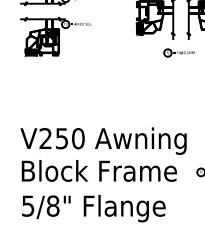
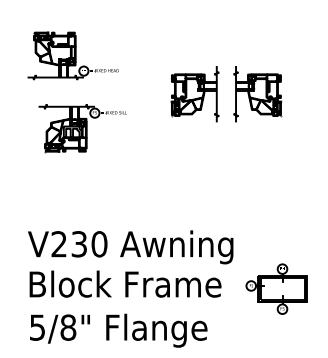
part: (55, 36) -> (82, 128), moved
part: (178, 53) -> (223, 138), removed
text: (62, 138) -> (79, 243), V250 -> V230

